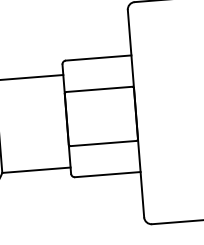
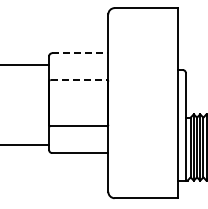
line: (98, 58) -> (80, 53), solid -> dashed
line: (100, 89) -> (79, 80), solid -> dashed

